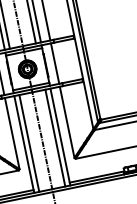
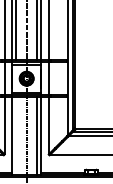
line: (29, 143) -> (16, 136), removed

